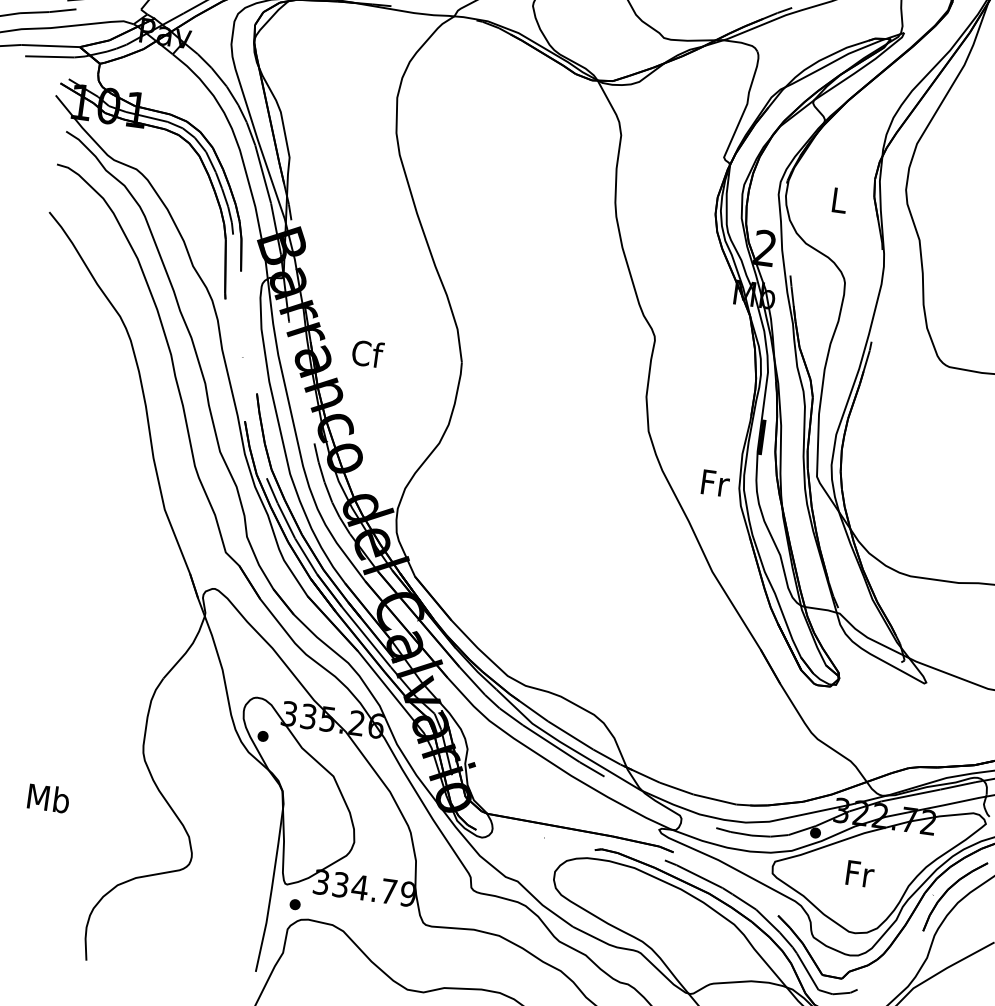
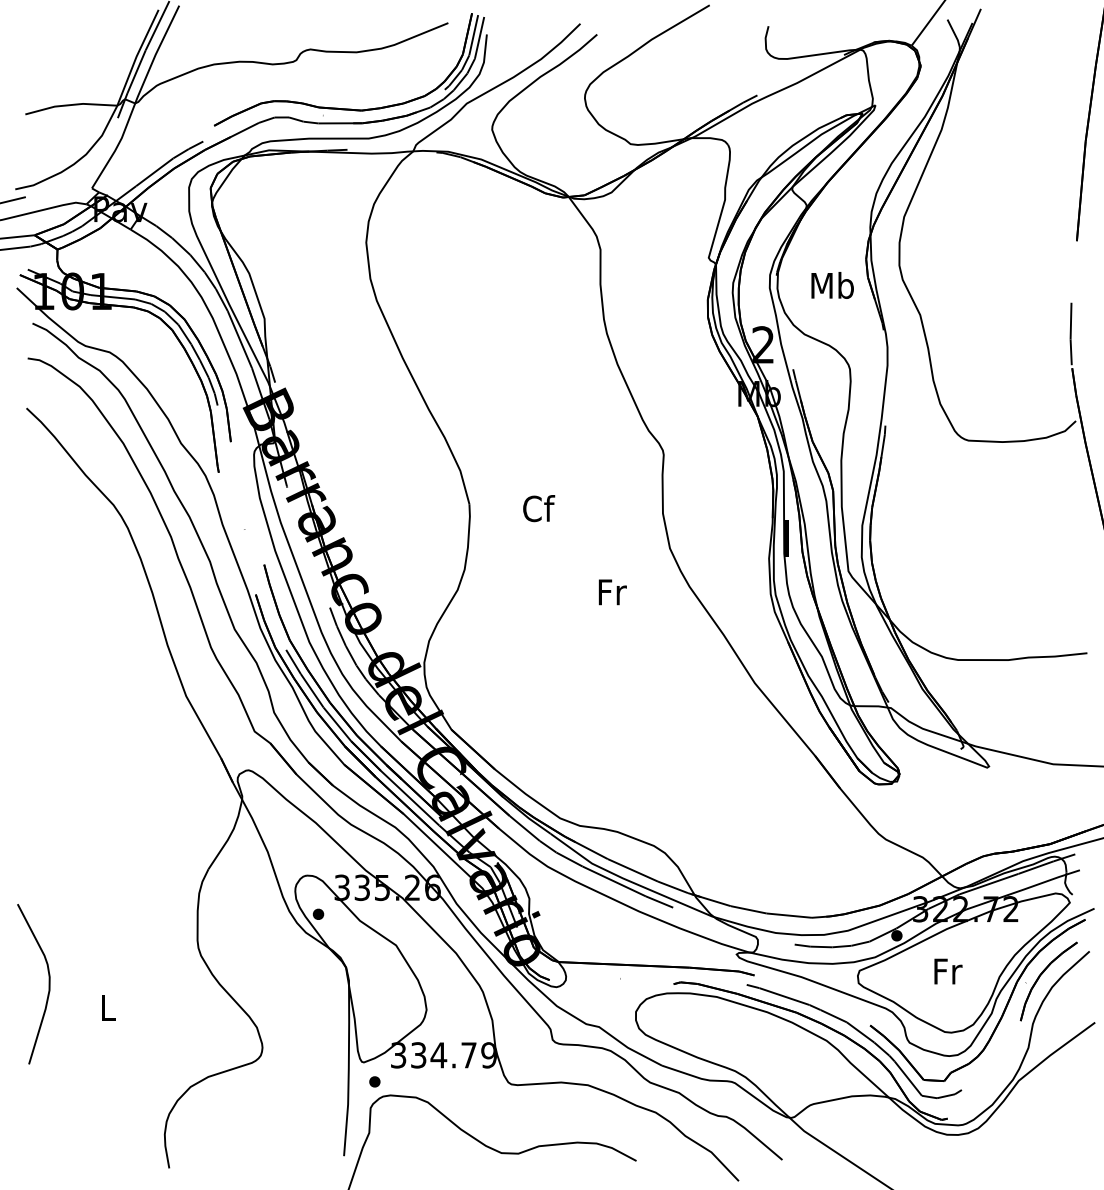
text: (839, 200) -> (832, 285), L -> Mb
text: (368, 353) -> (539, 508), moved
text: (715, 483) -> (612, 592), moved
text: (48, 798) -> (107, 1007), Mb -> L

